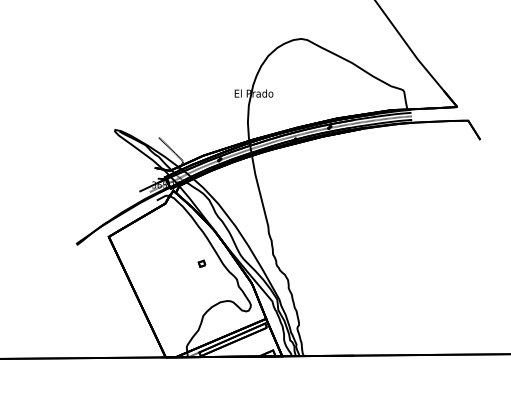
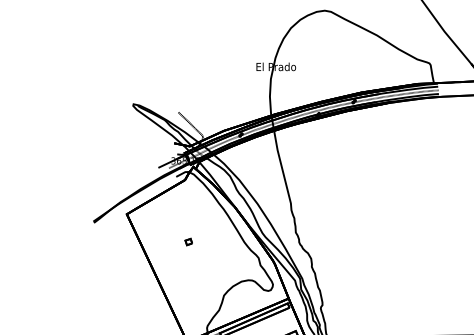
part: (201, 263) -> (188, 241), moved

